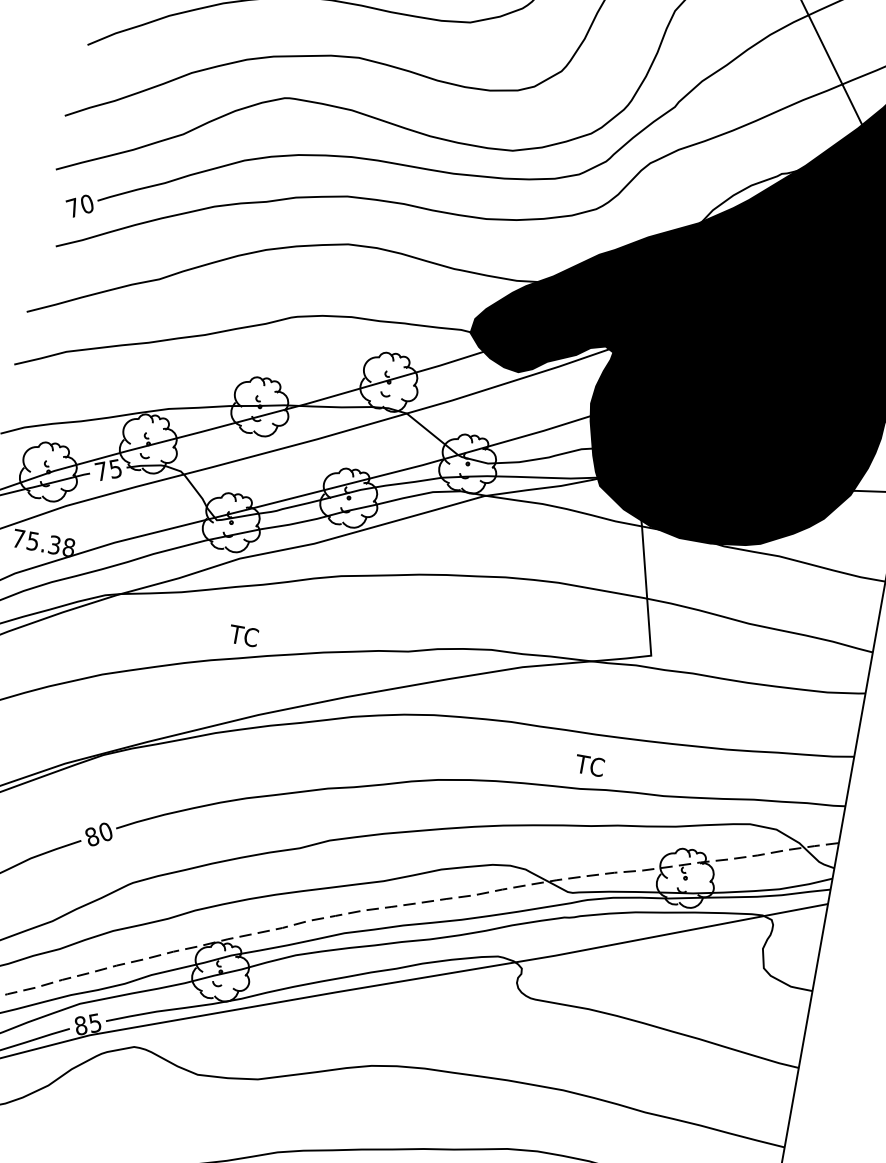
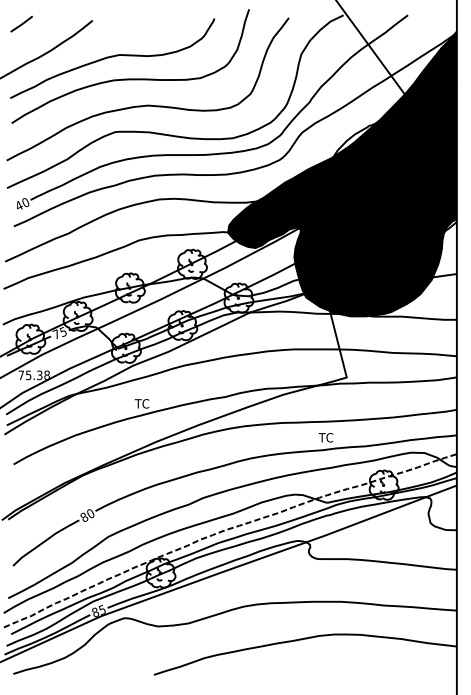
text: (72, 207) -> (18, 205), 70 -> 40

